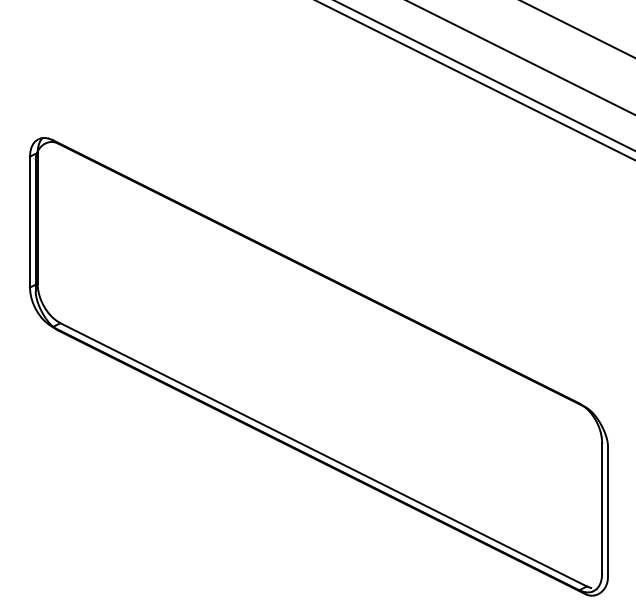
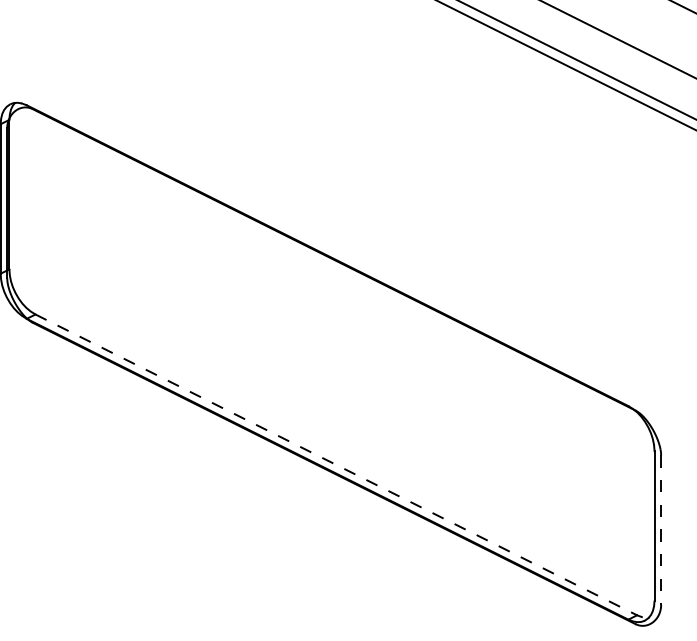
line: (324, 455) -> (337, 465), solid -> dashed
line: (607, 512) -> (660, 530), solid -> dashed

